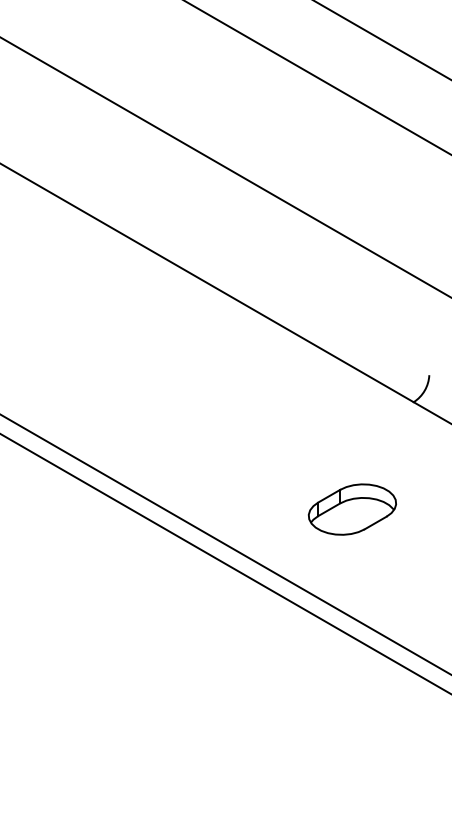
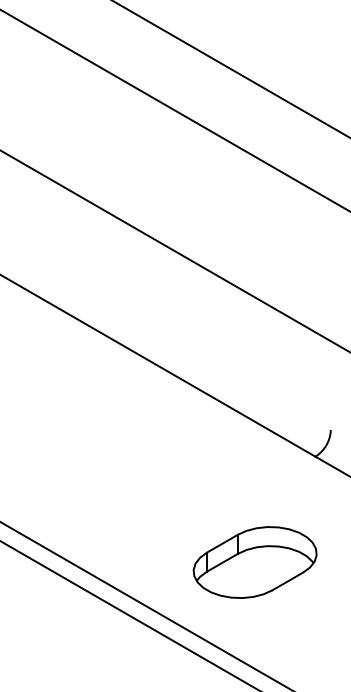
part: (352, 509) -> (255, 562), size x1.43

